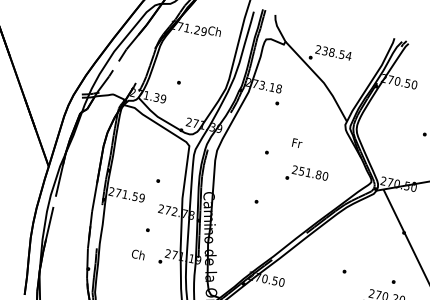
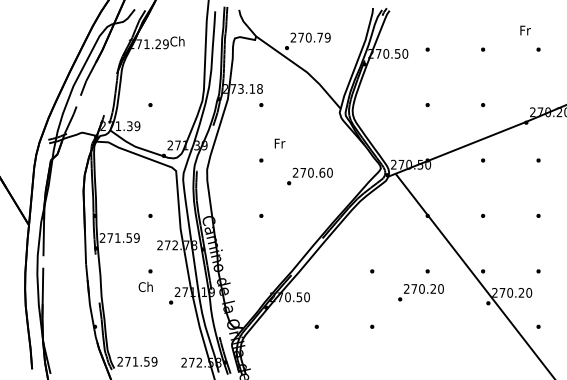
text: (337, 53) -> (314, 37), 238.54 -> 270.79
text: (296, 143) -> (279, 143), moved
text: (310, 172) -> (312, 172), 251.80 -> 270.60
text: (138, 254) -> (145, 286), moved

